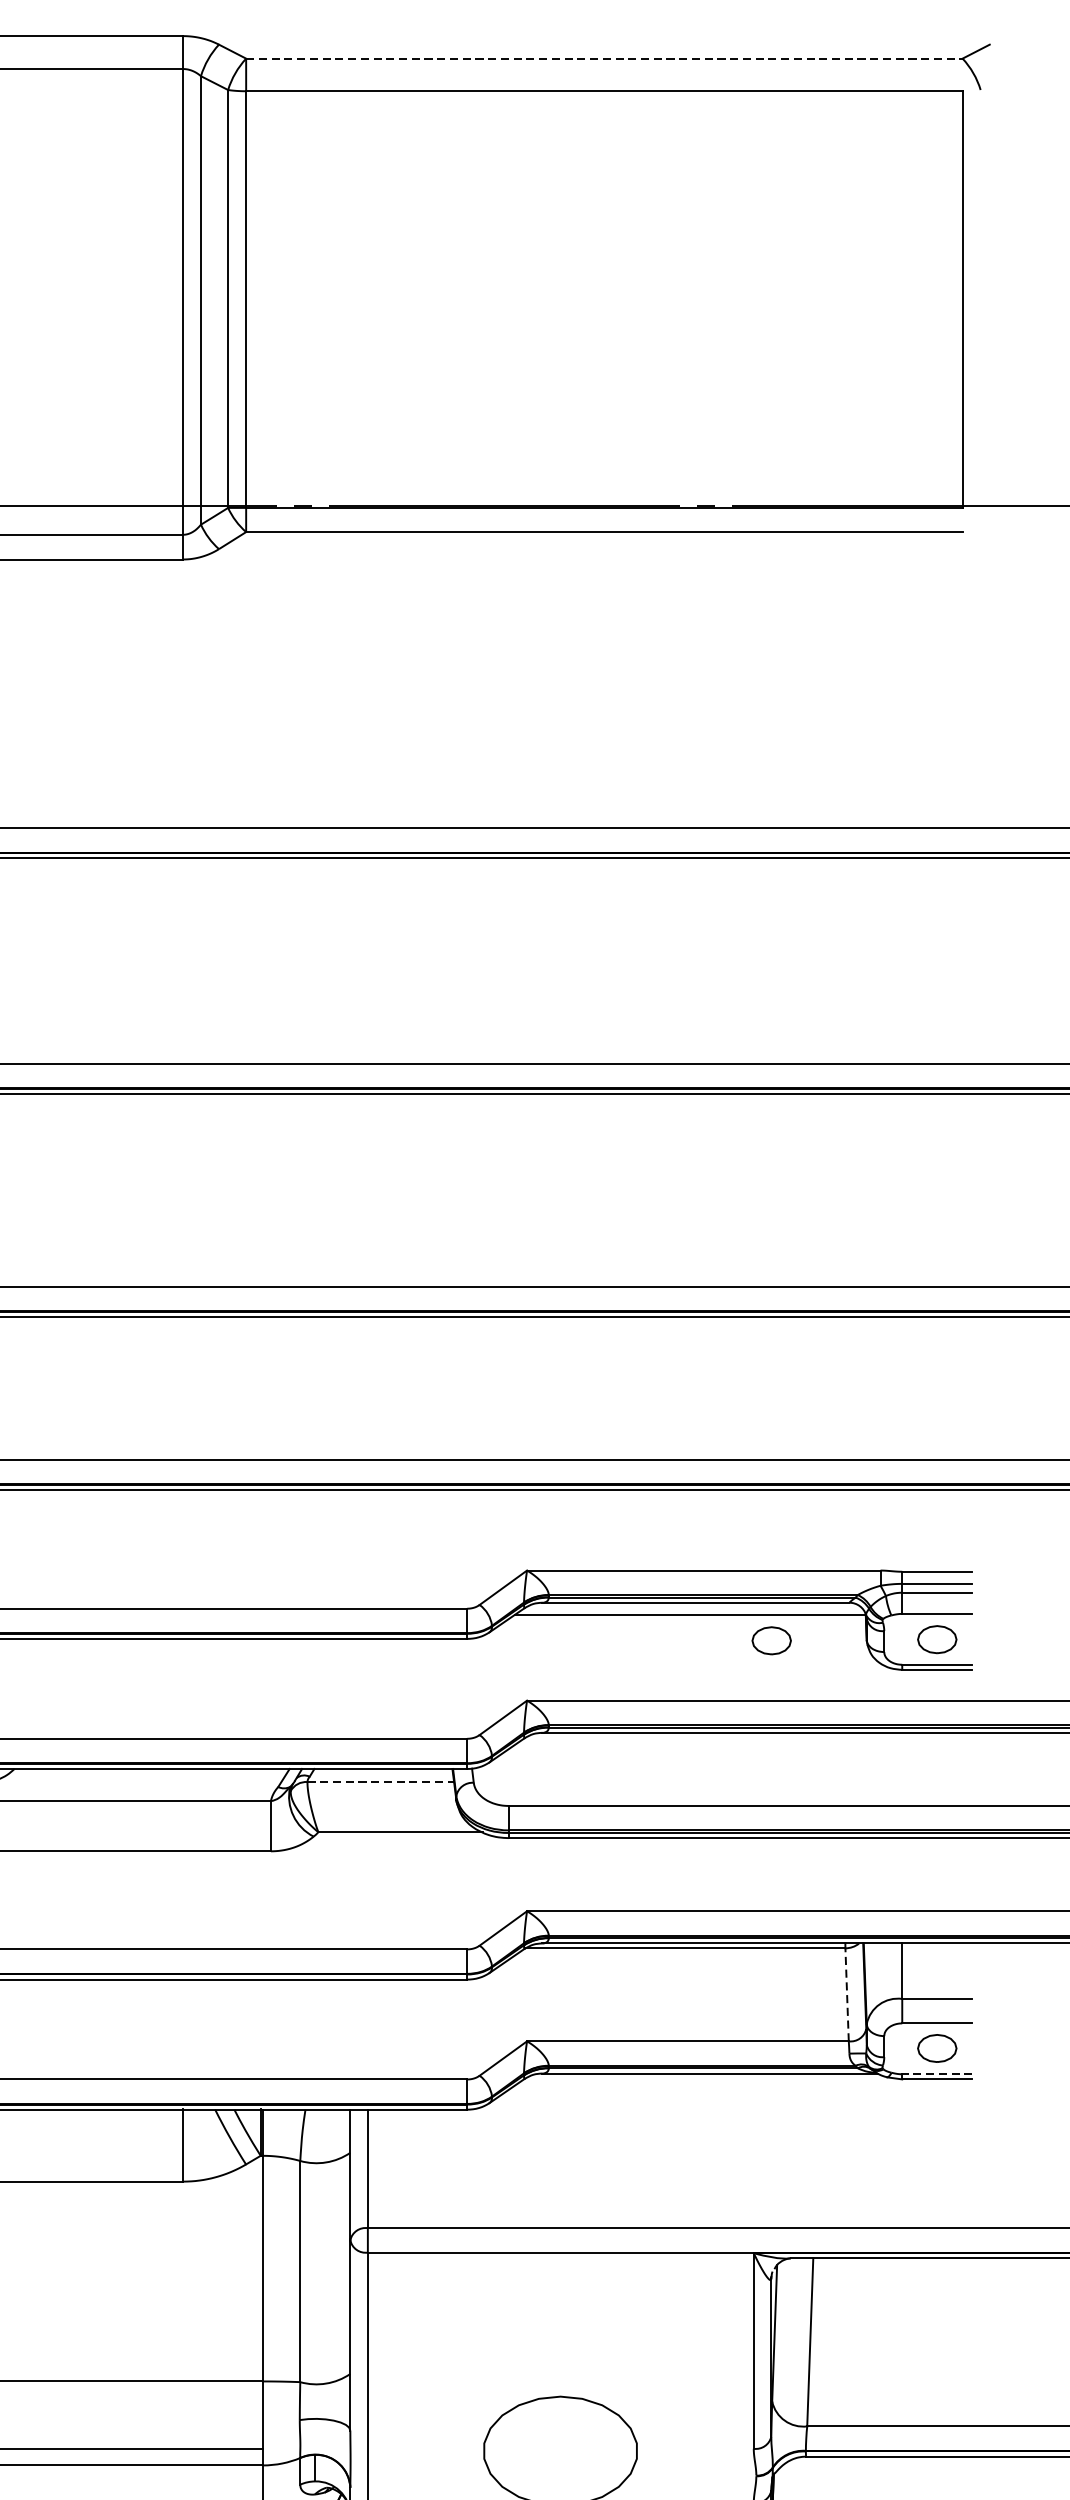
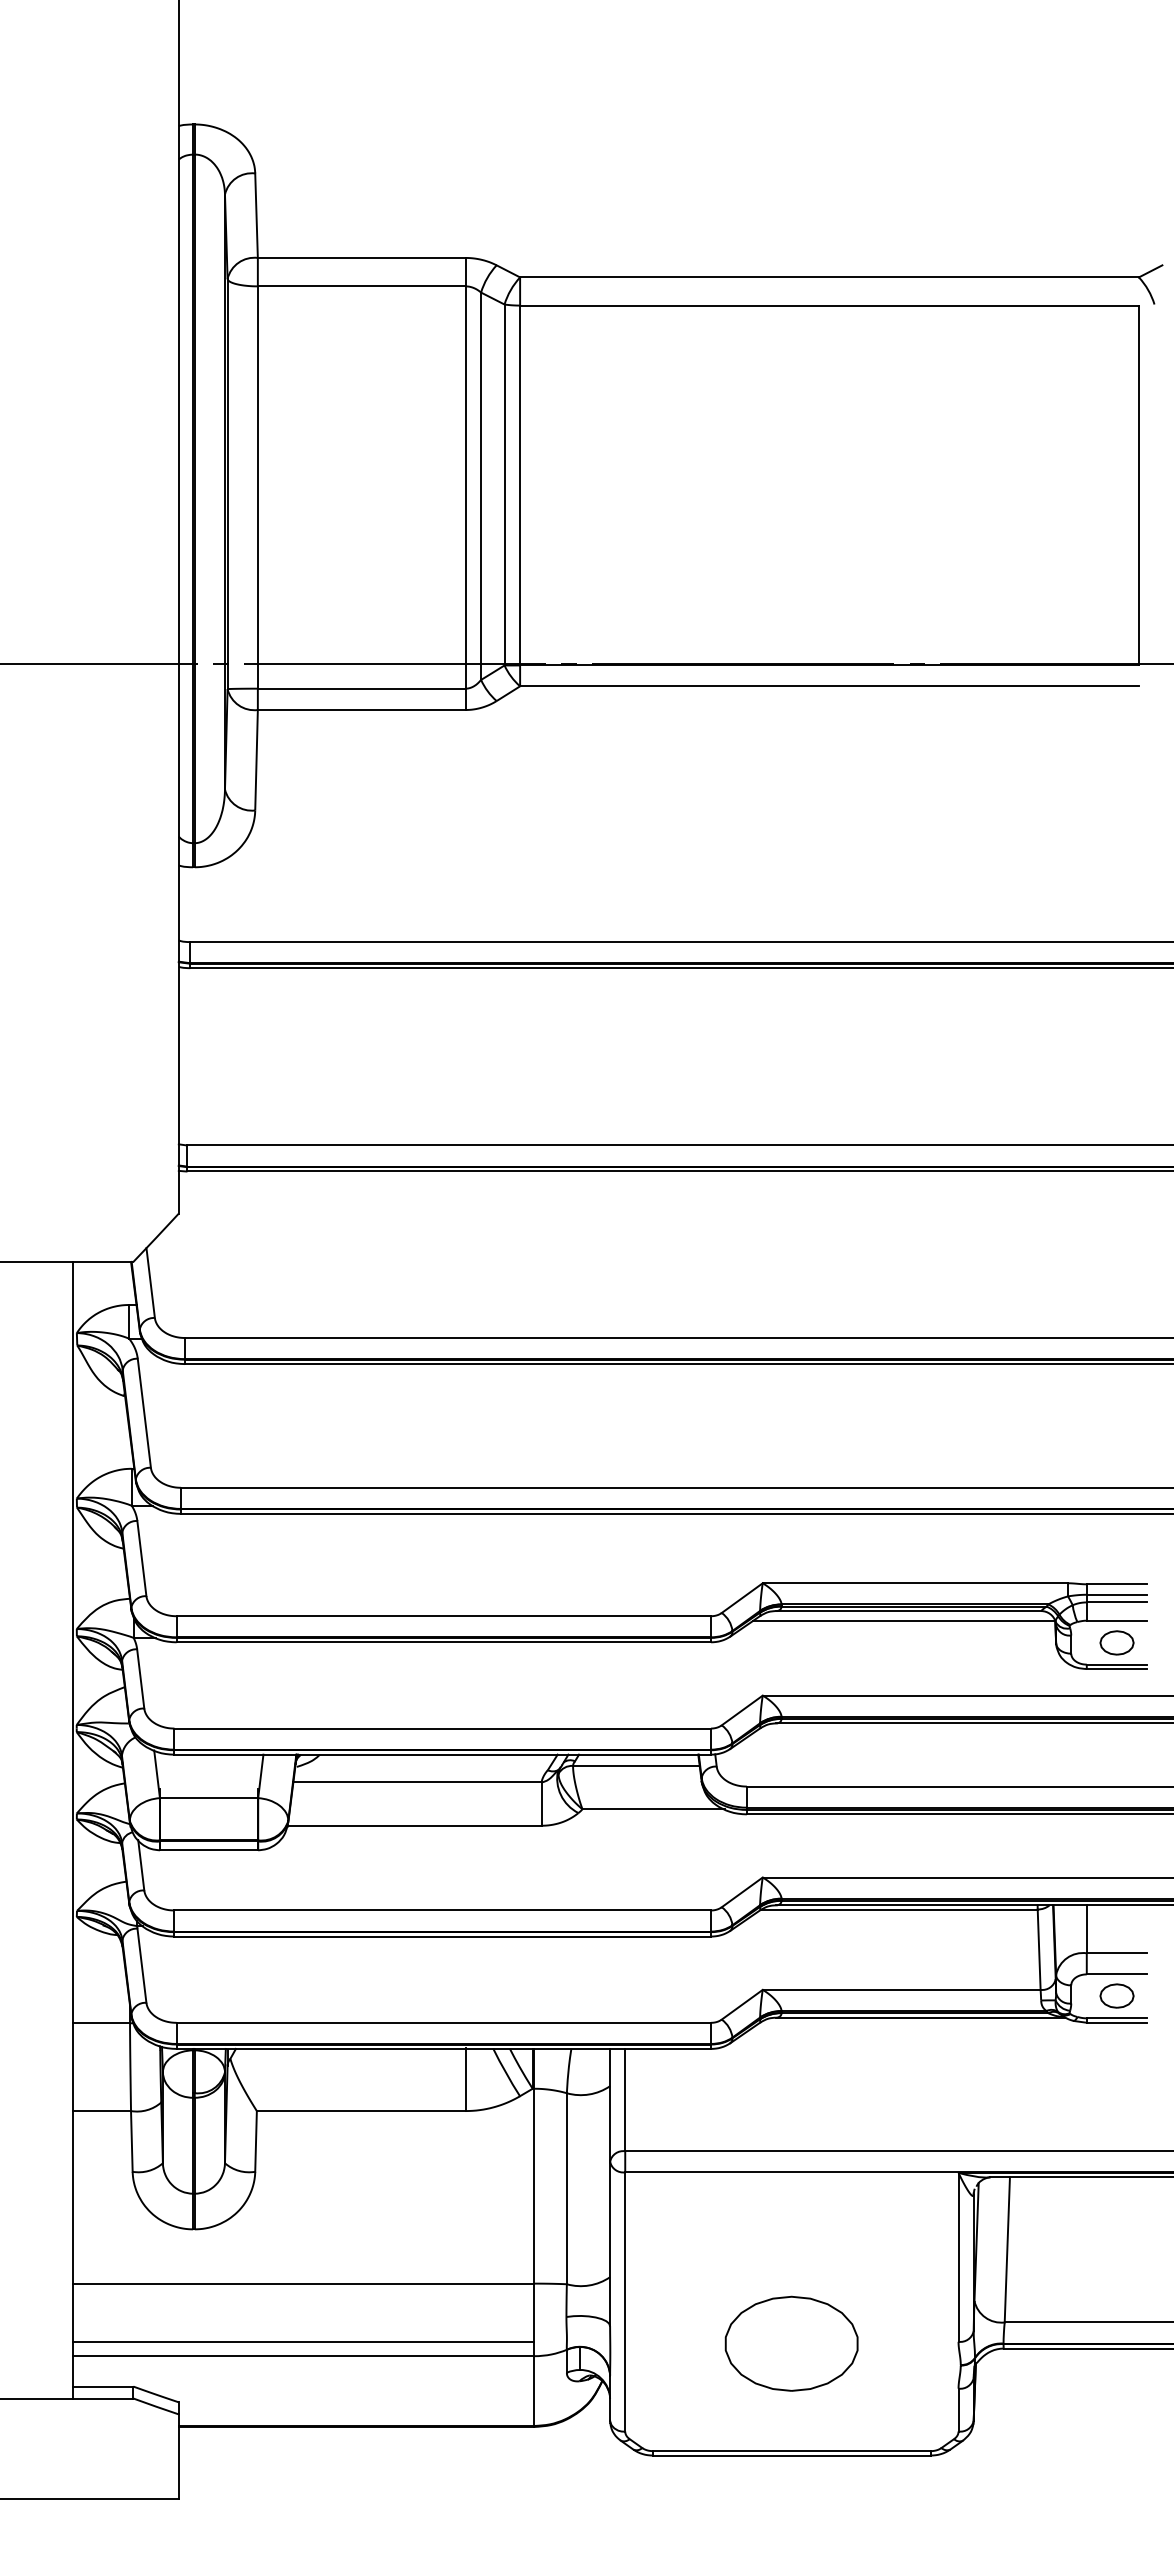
line: (605, 58) -> (830, 277), dashed -> solid
part: (771, 1640) -> (973, 1643), removed
line: (380, 1781) -> (636, 1765), dashed -> solid
line: (847, 1994) -> (1039, 1949), dashed -> solid
line: (936, 2074) -> (1116, 2018), dashed -> solid

